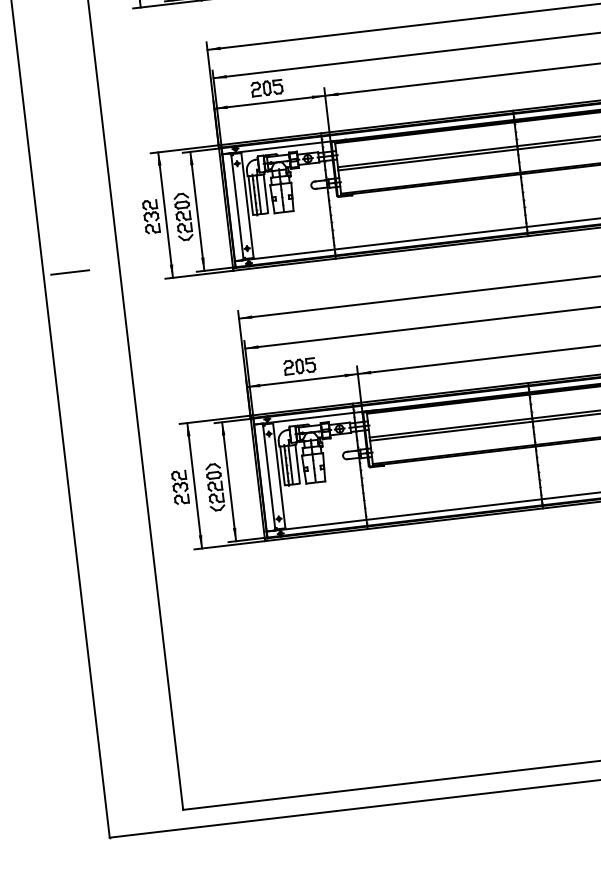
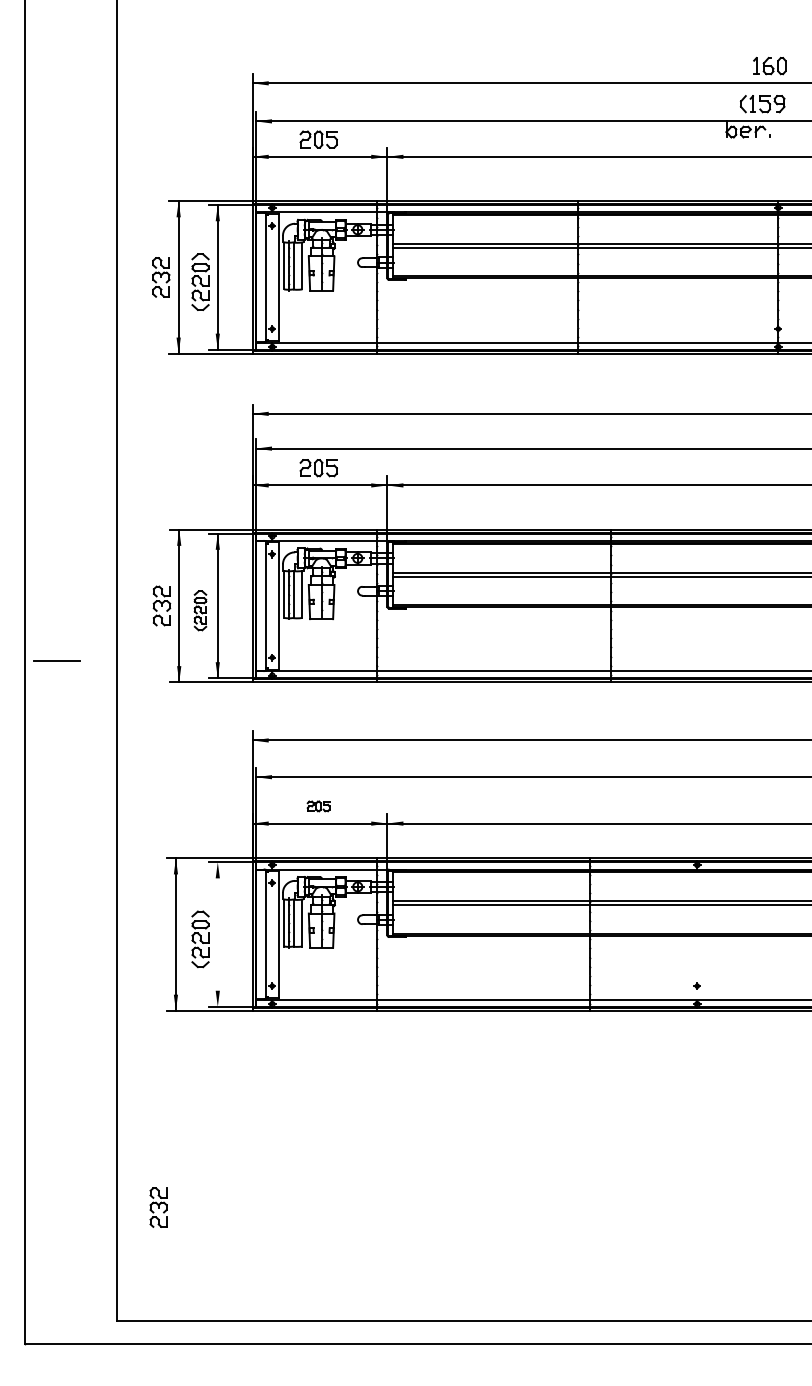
part: (183, 216) -> (200, 610), size x0.7
part: (299, 366) -> (318, 806), size x0.6
line: (228, 481) -> (217, 934), removed
part: (180, 487) -> (158, 1207), moved

